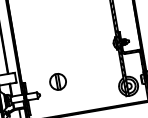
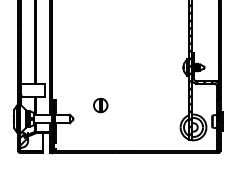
part: (58, 81) -> (100, 105), size x0.62

